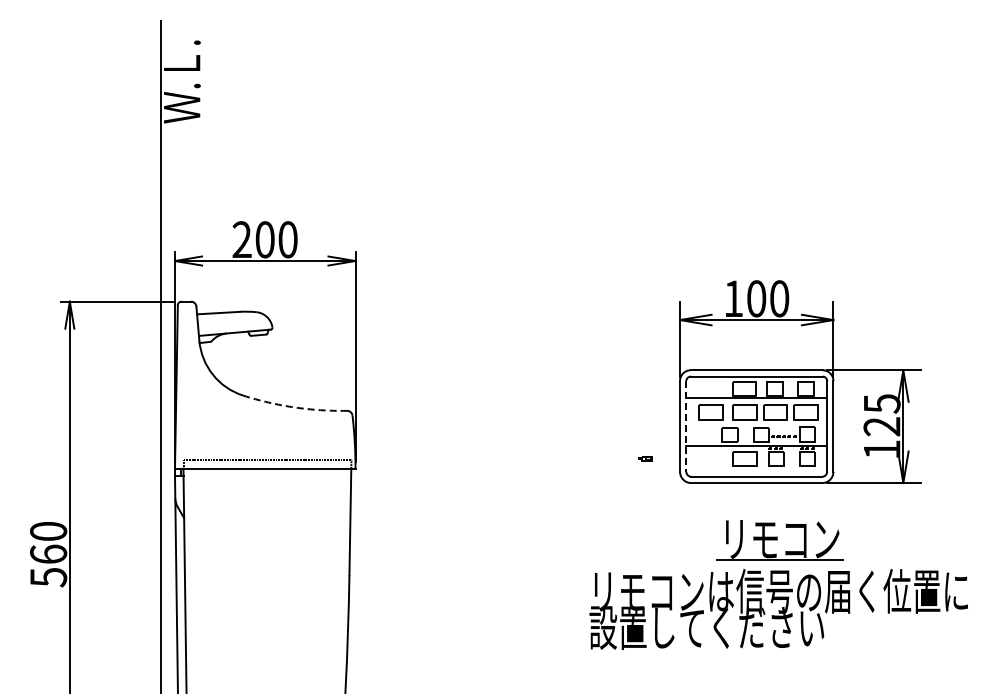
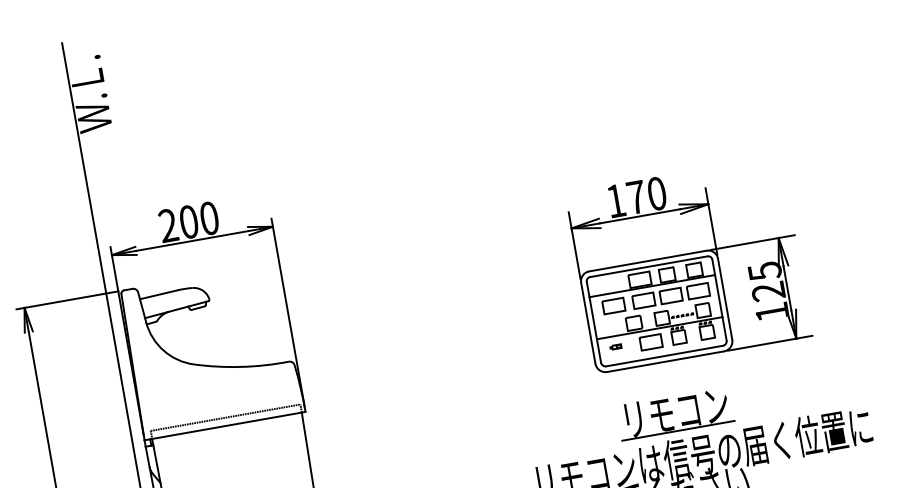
text: (756, 298) -> (636, 197), 100 -> 170
arc: (294, 407) -> (241, 366), dashed -> solid
line: (686, 426) -> (594, 322), dashed -> solid
part: (645, 458) -> (615, 346), moved
part: (779, 540) -> (674, 413), moved

